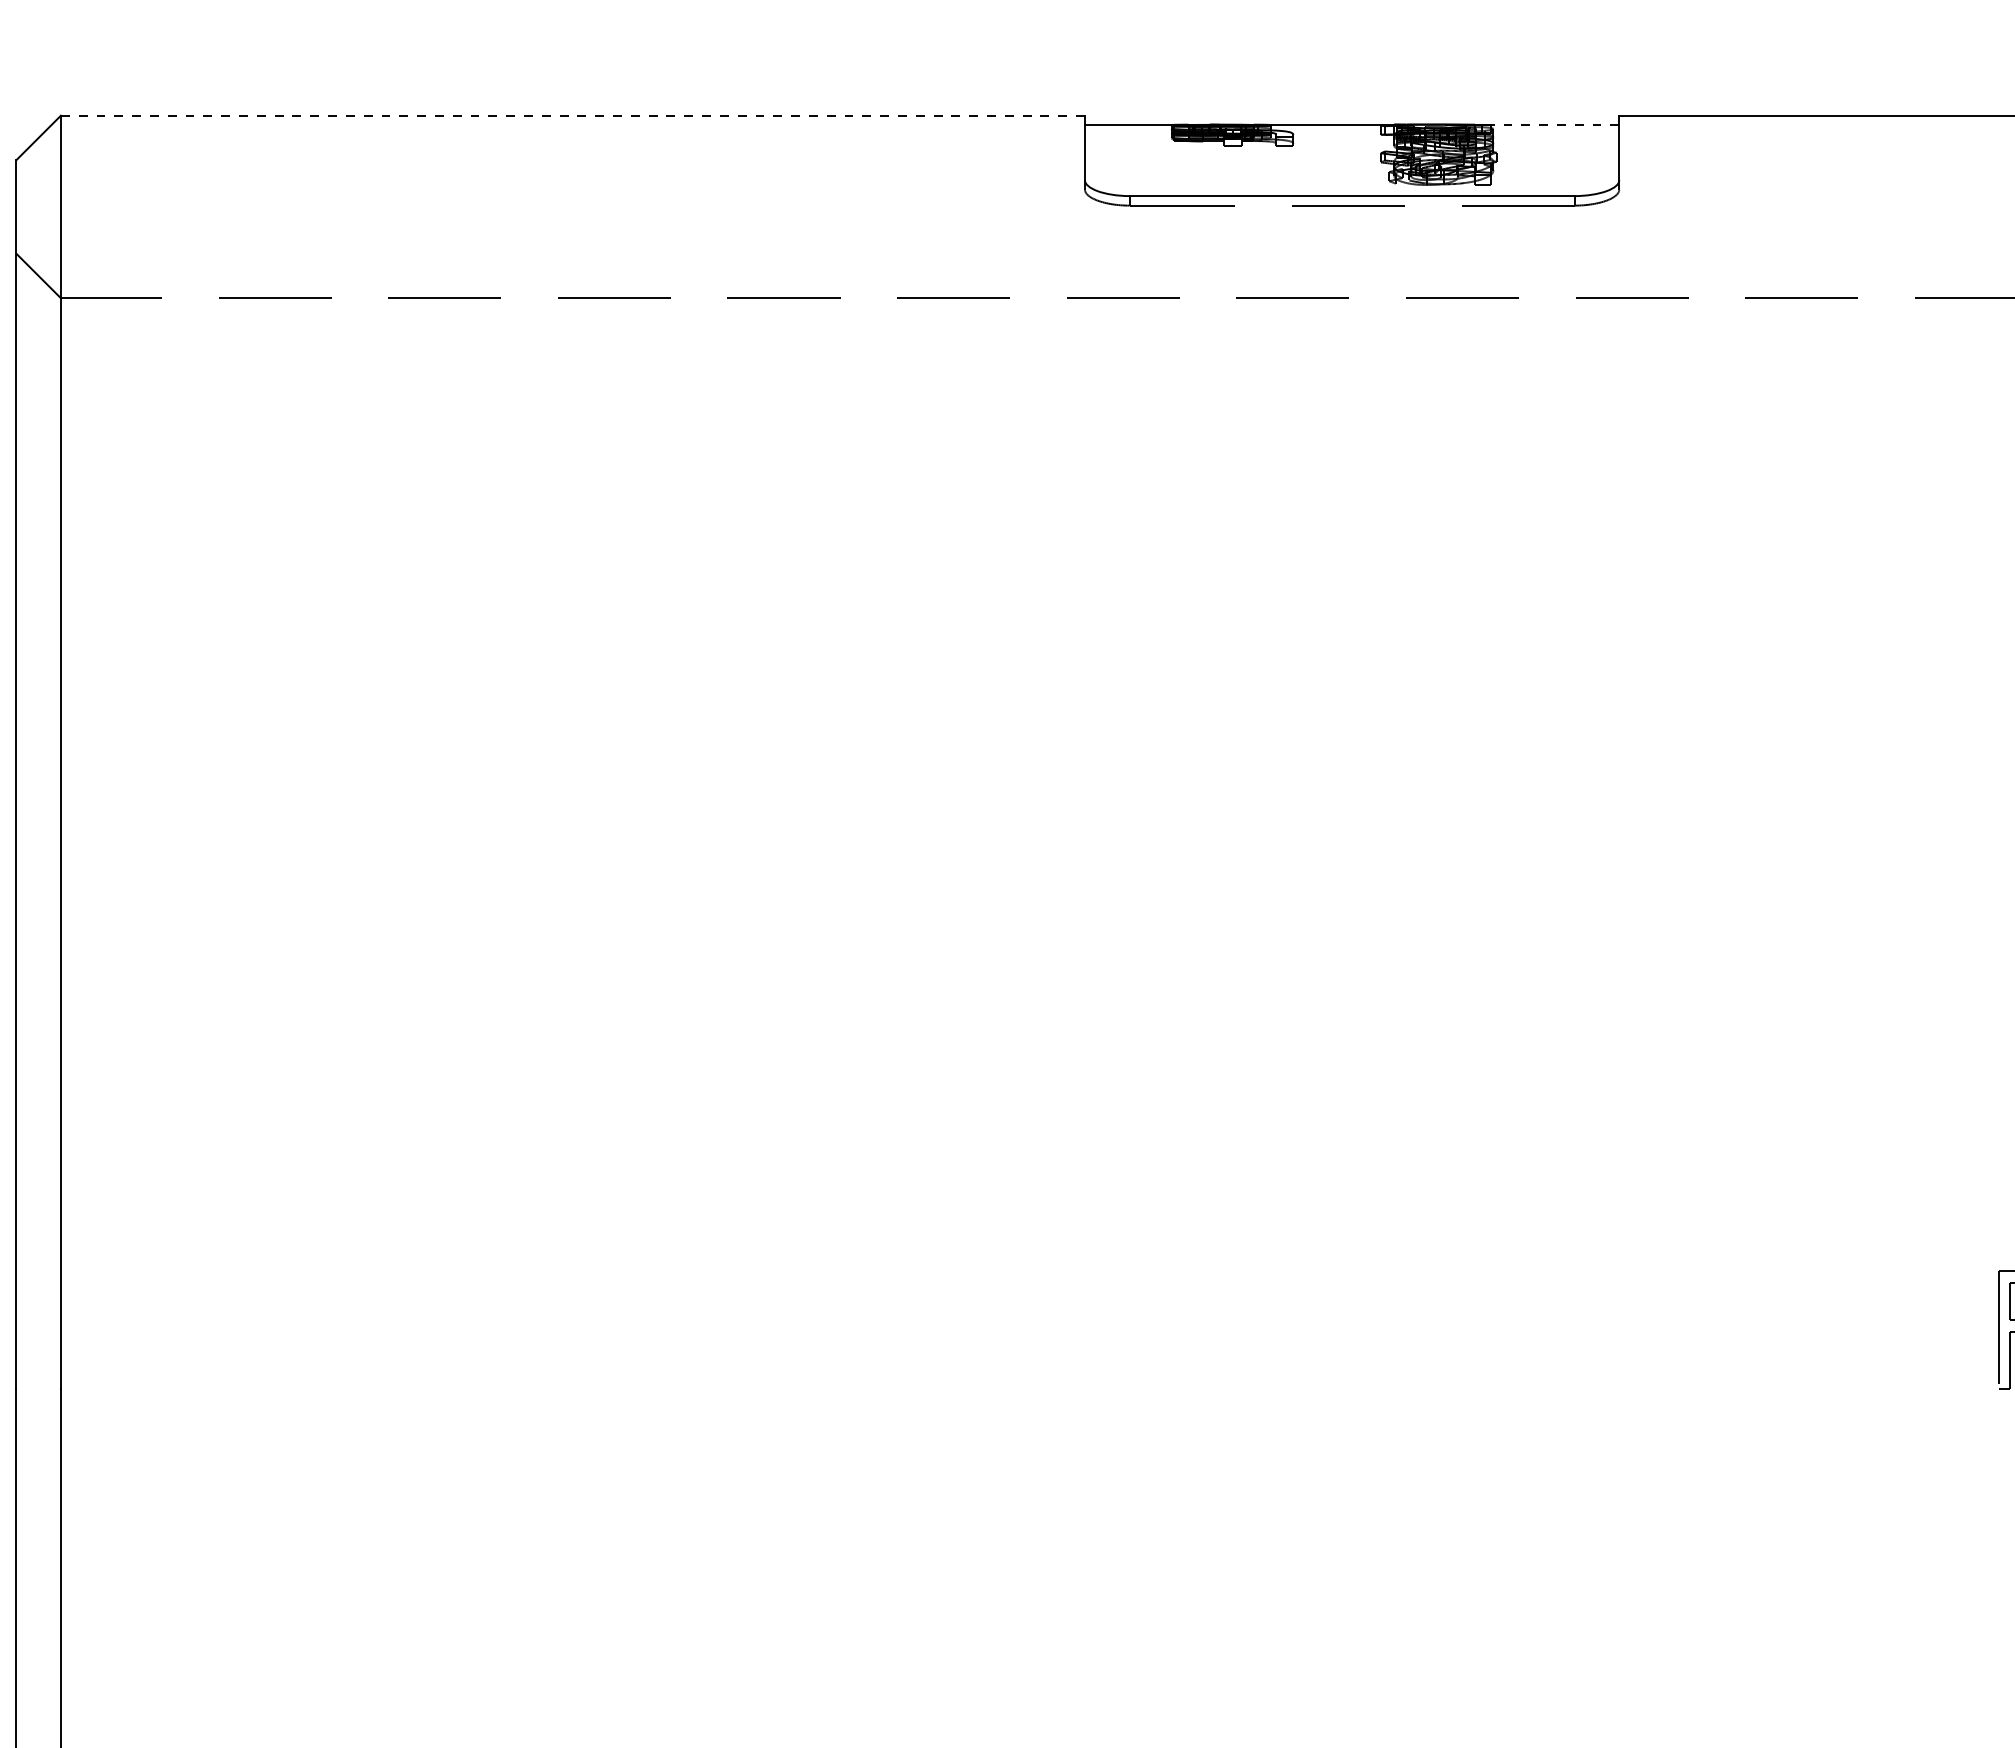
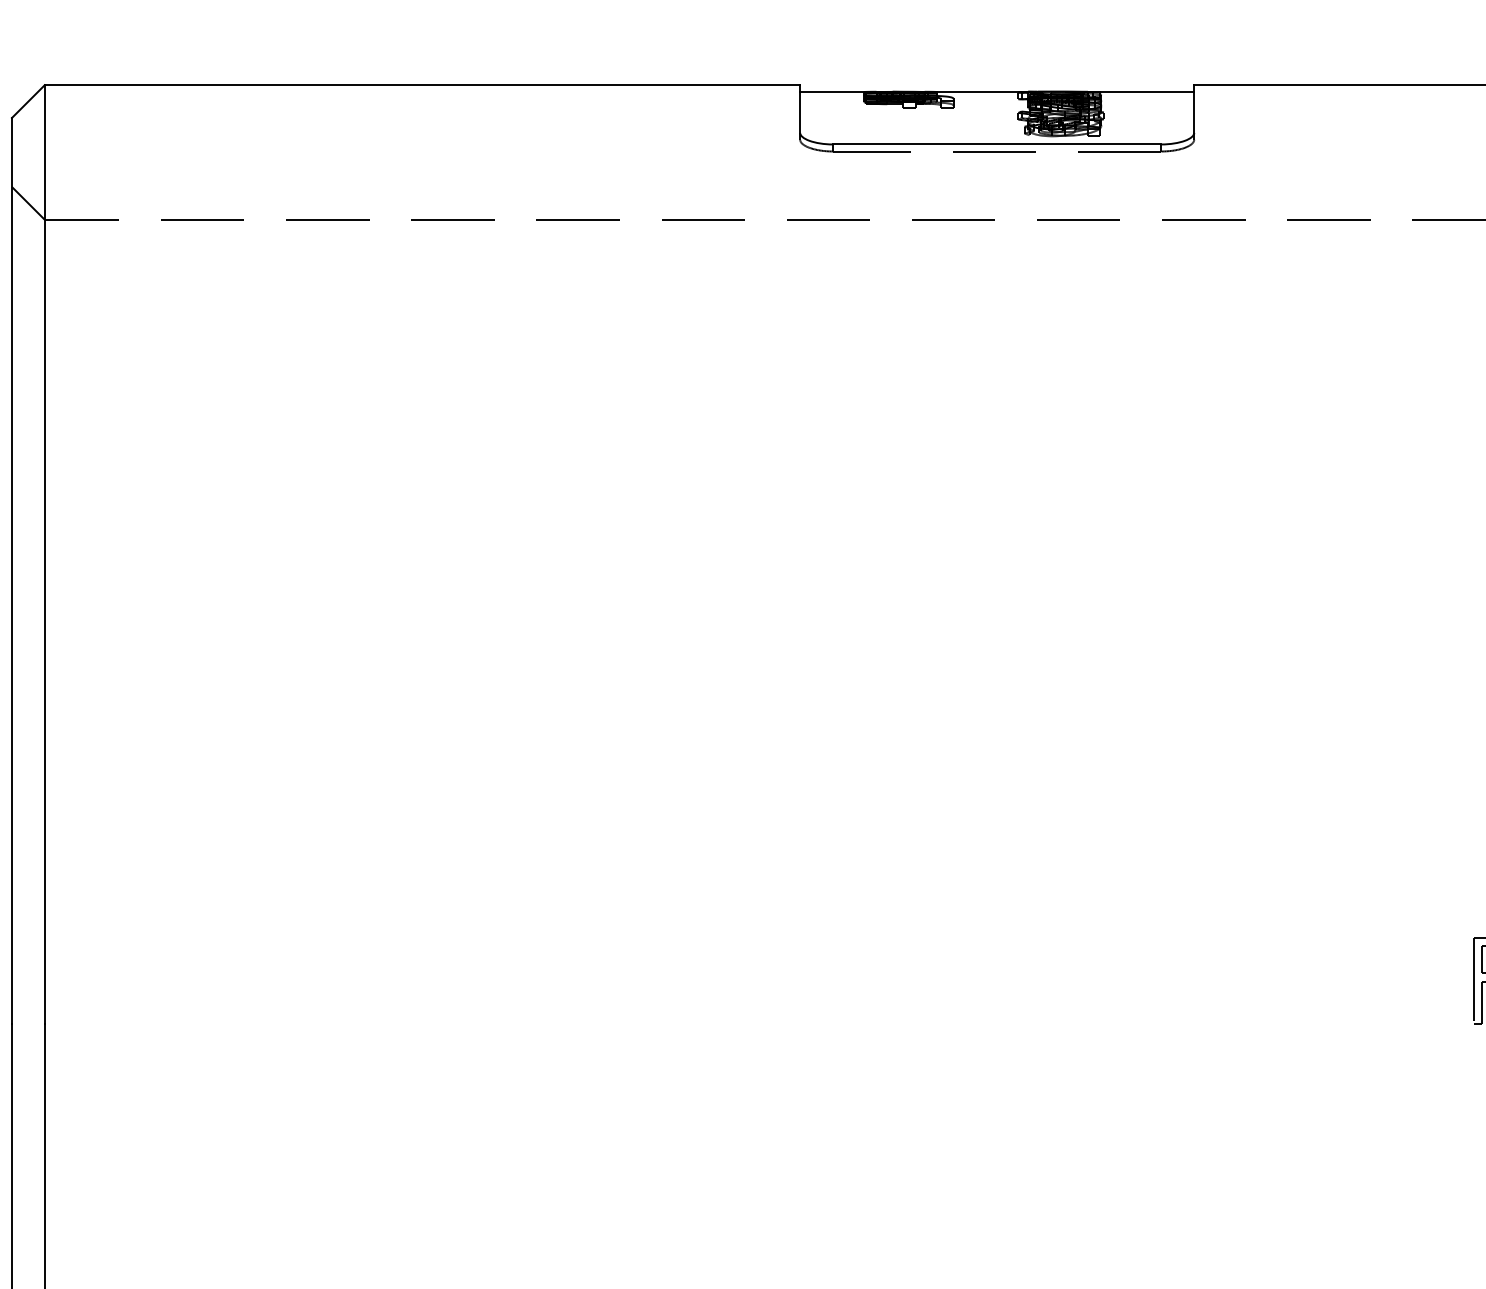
line: (572, 115) -> (422, 85), dashed -> solid
line: (1554, 124) -> (1146, 91), dashed -> solid

